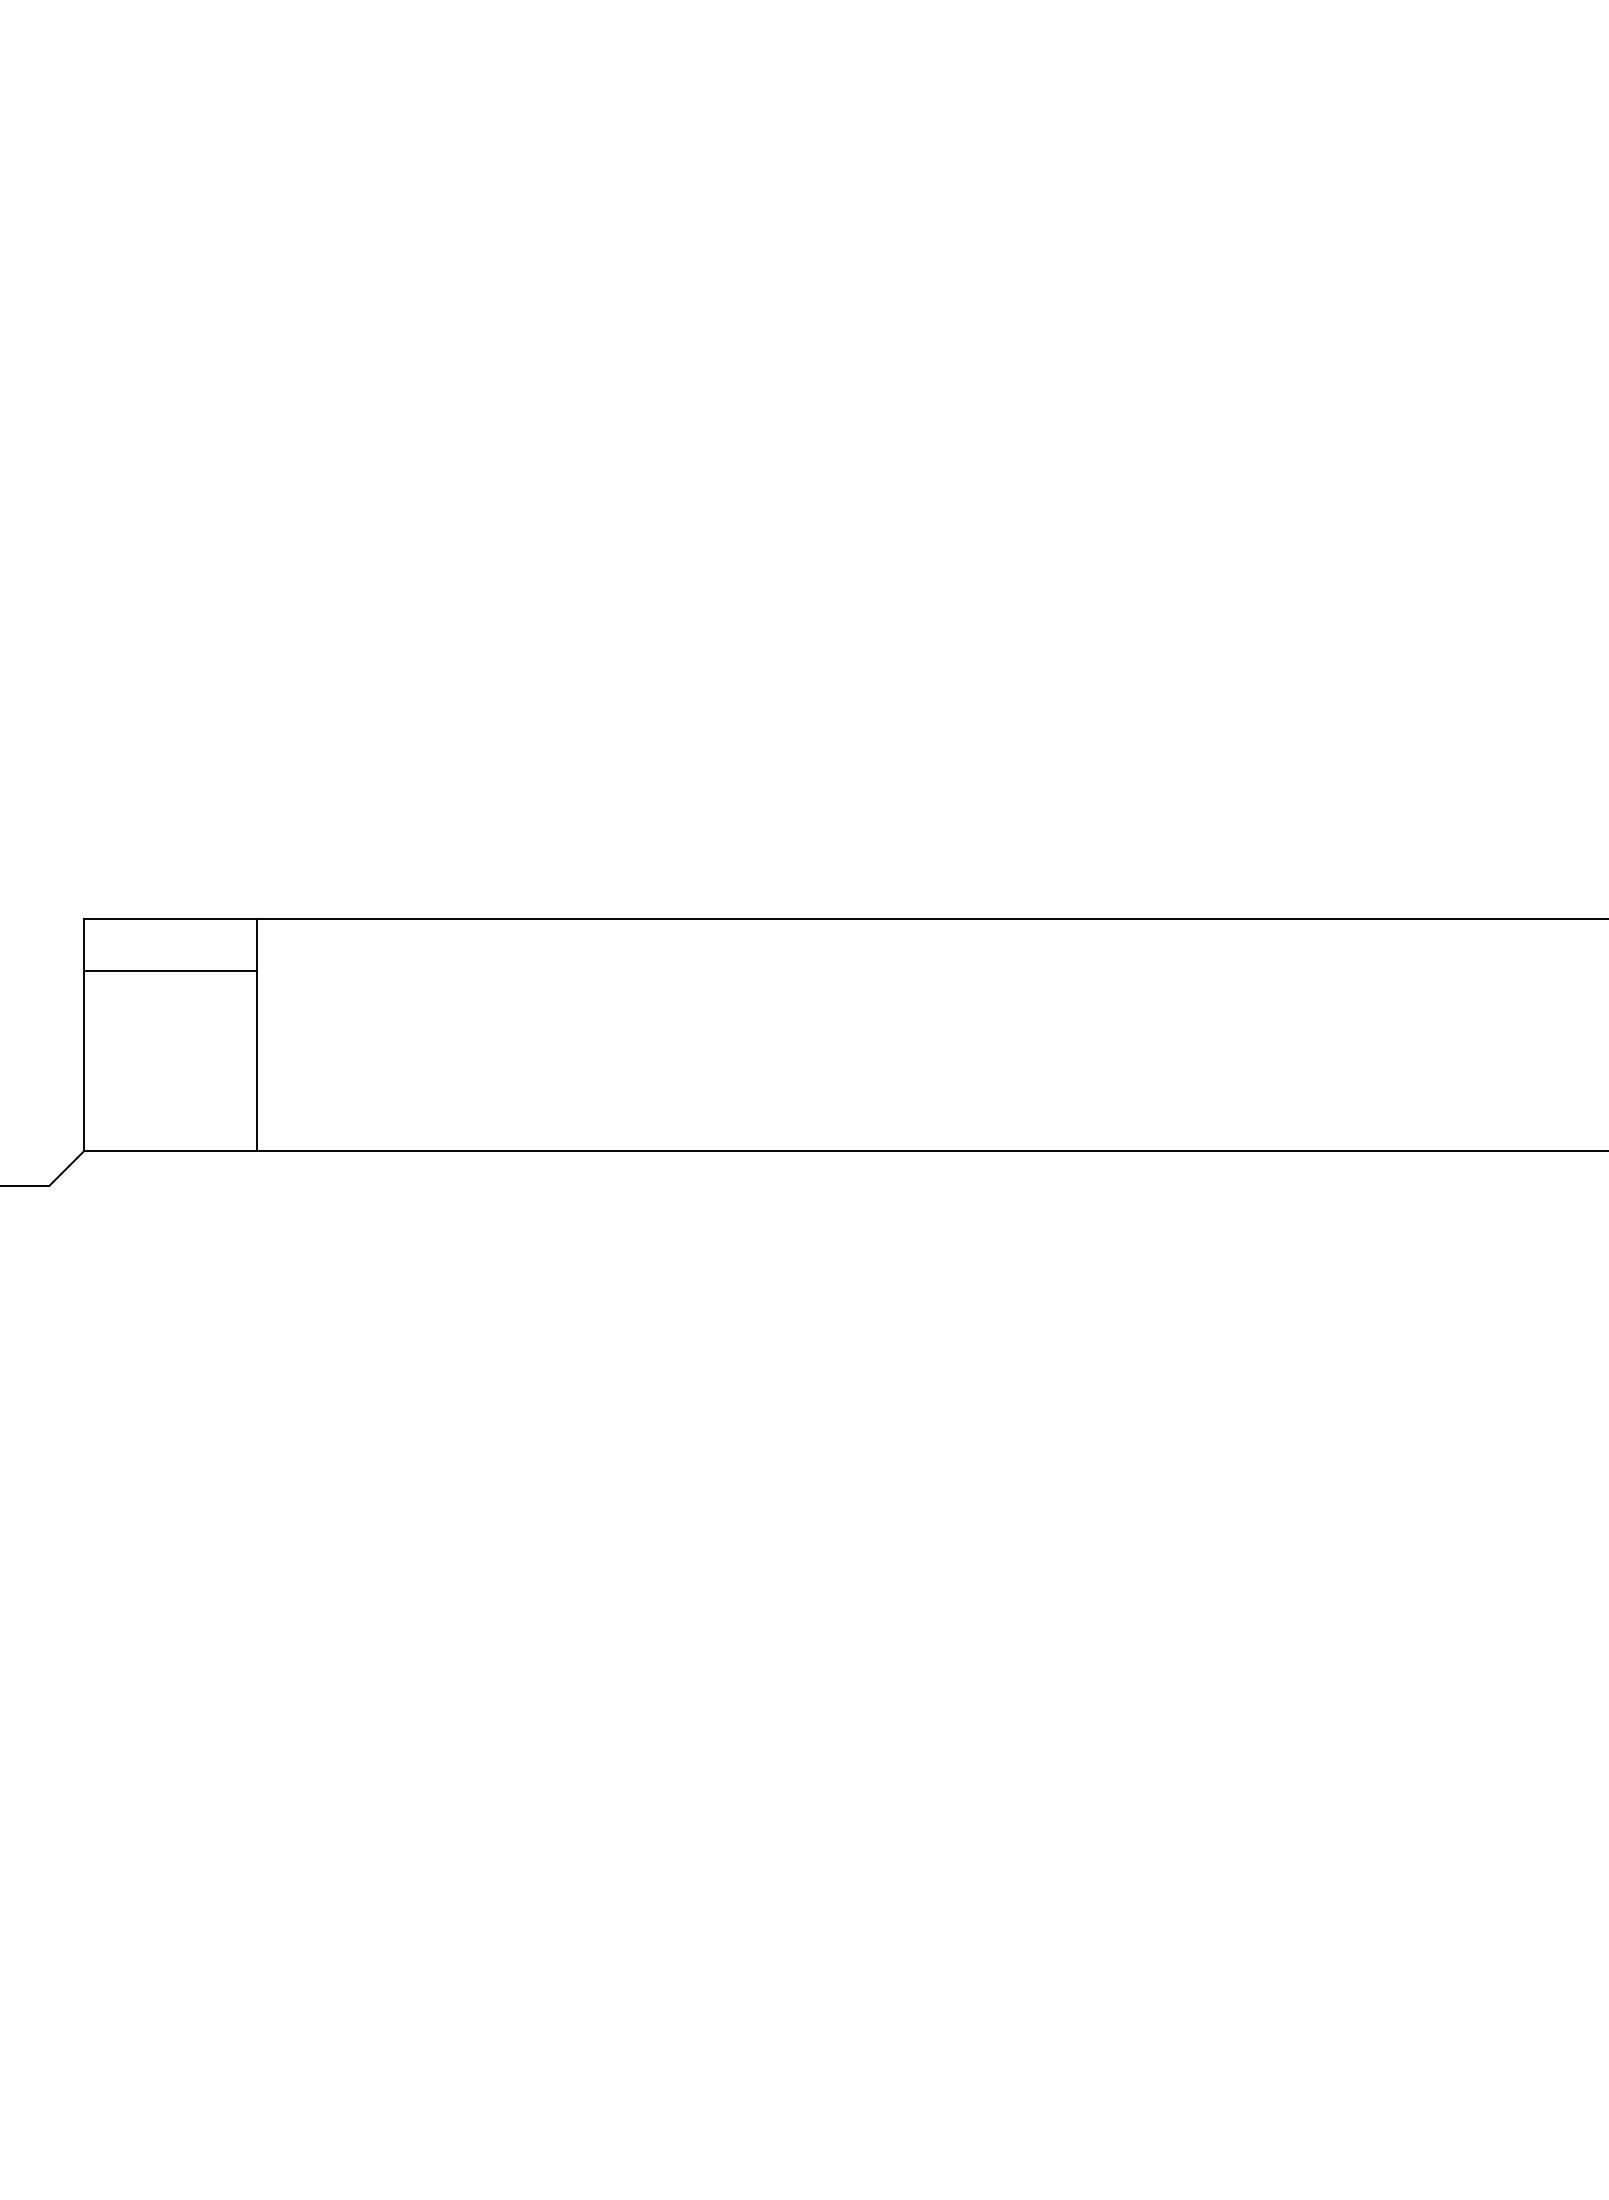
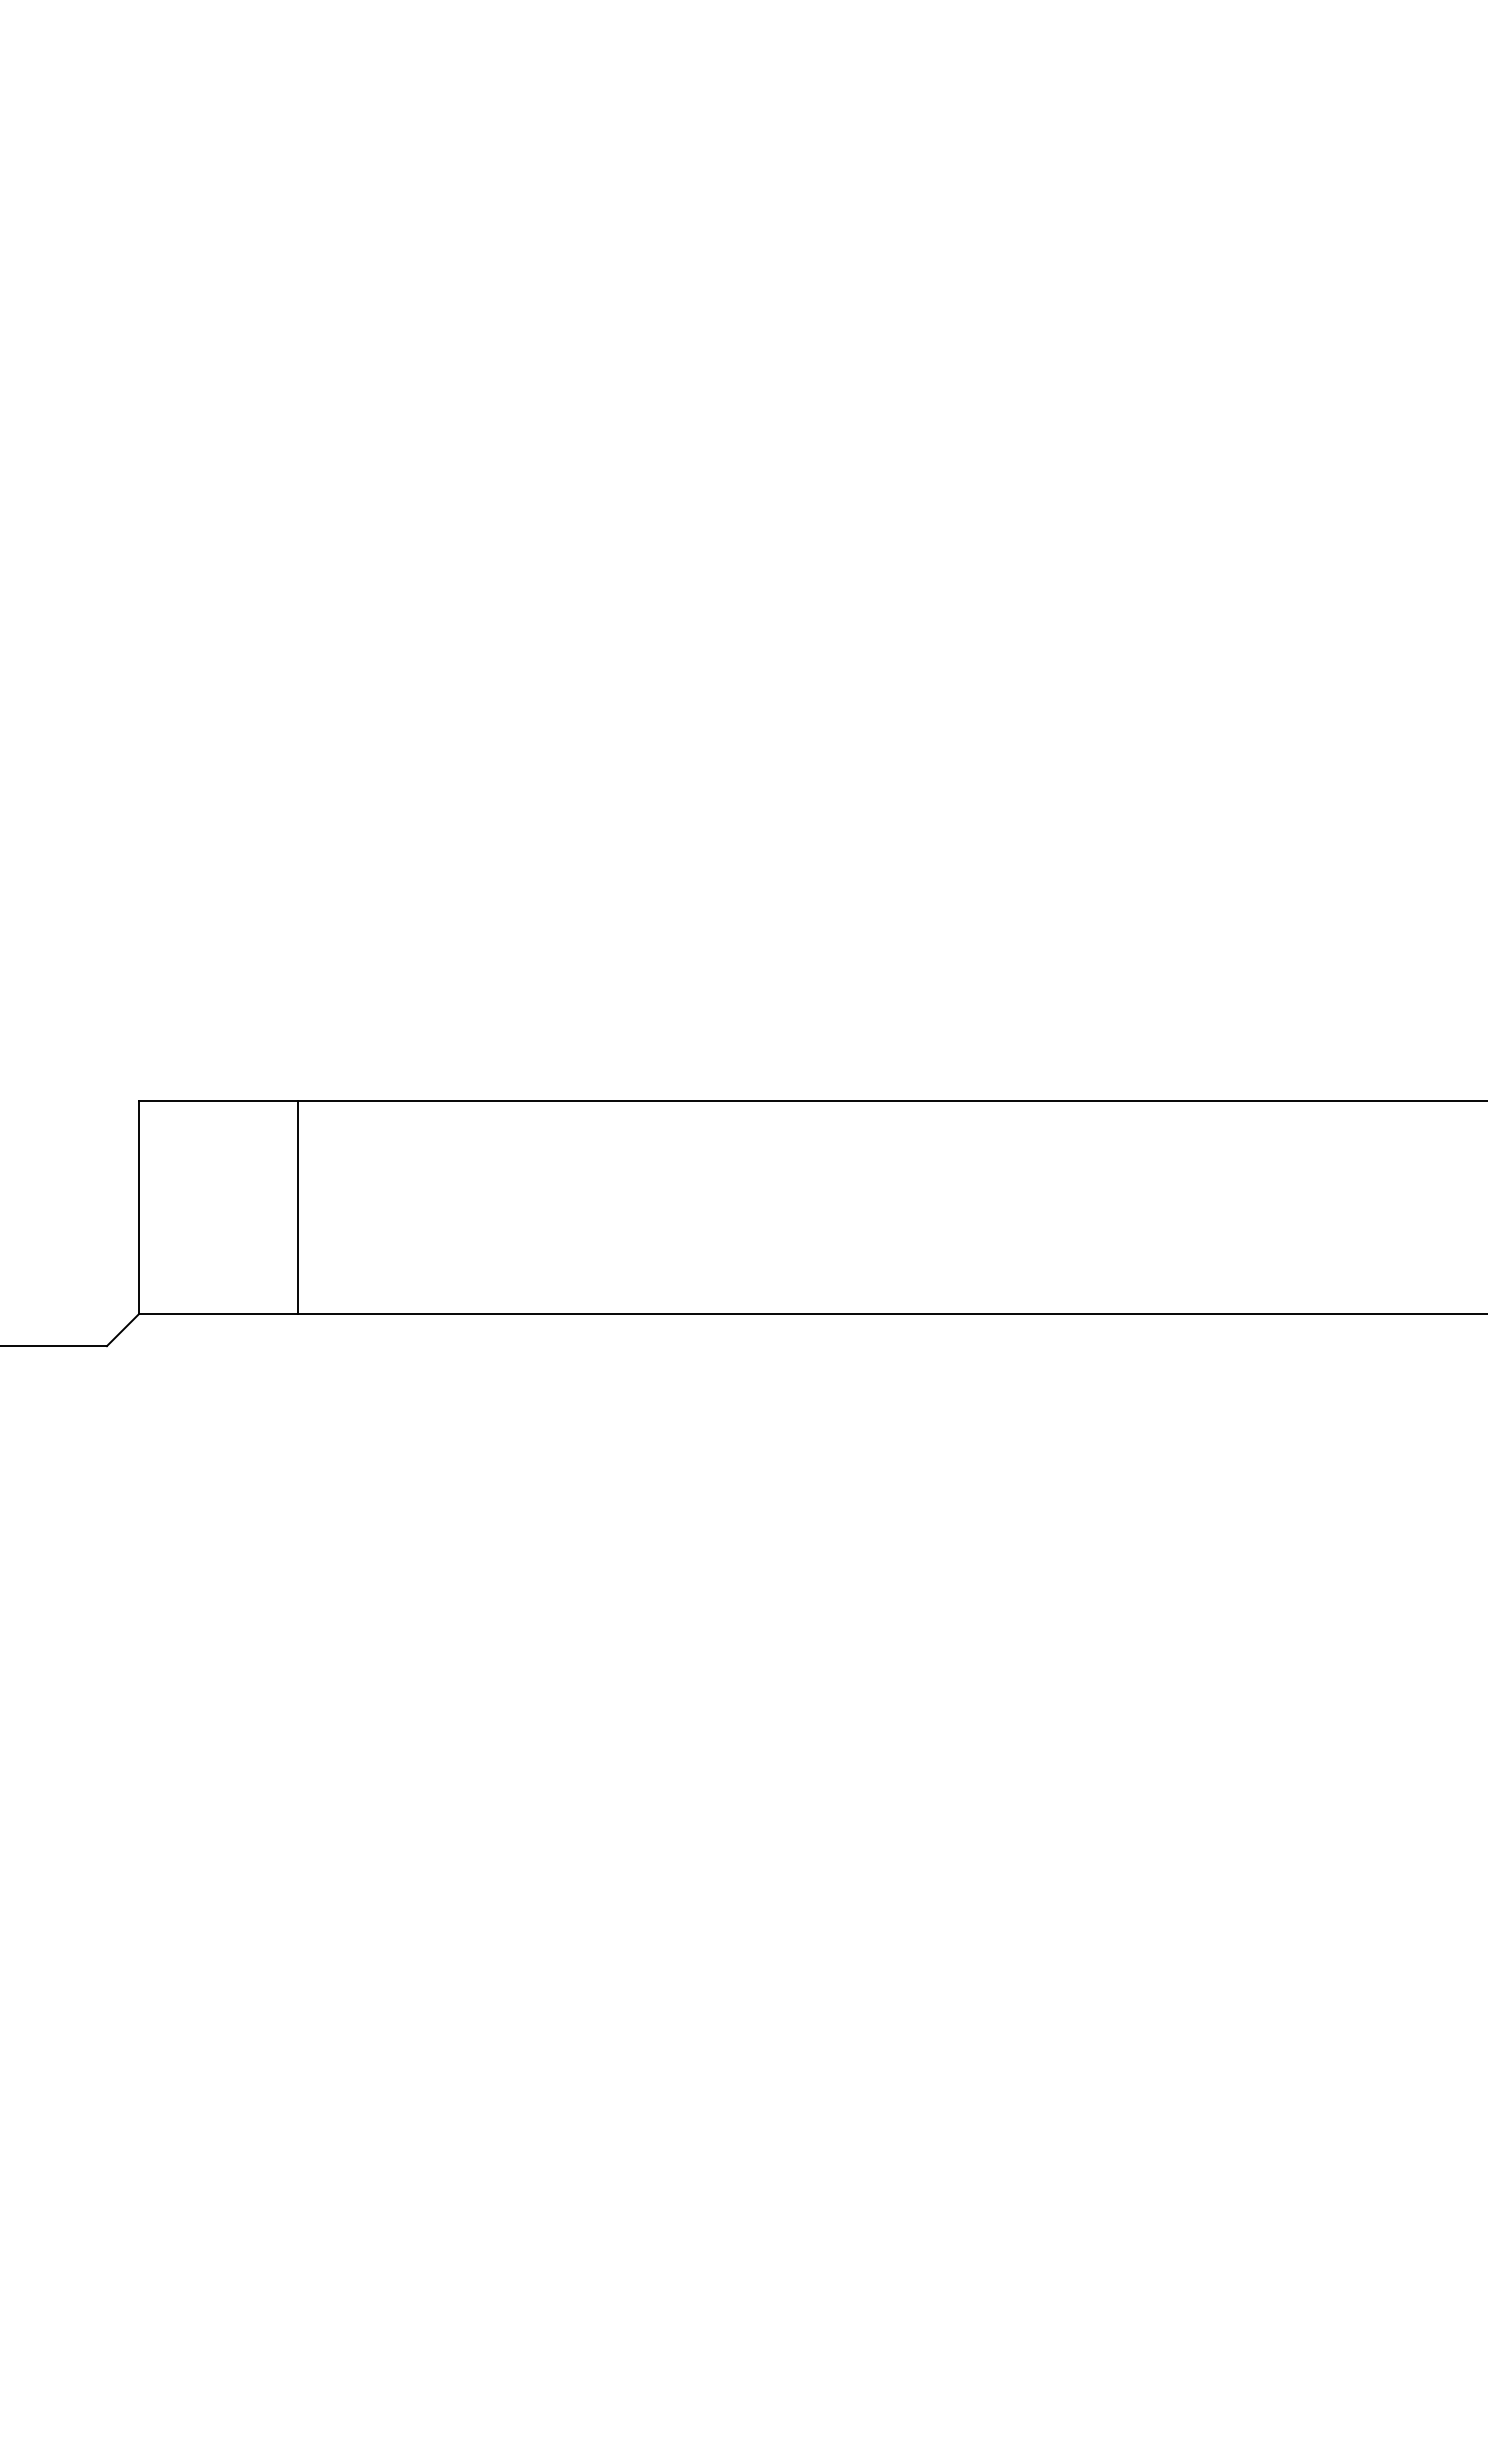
line: (170, 970) -> (218, 1148), removed

